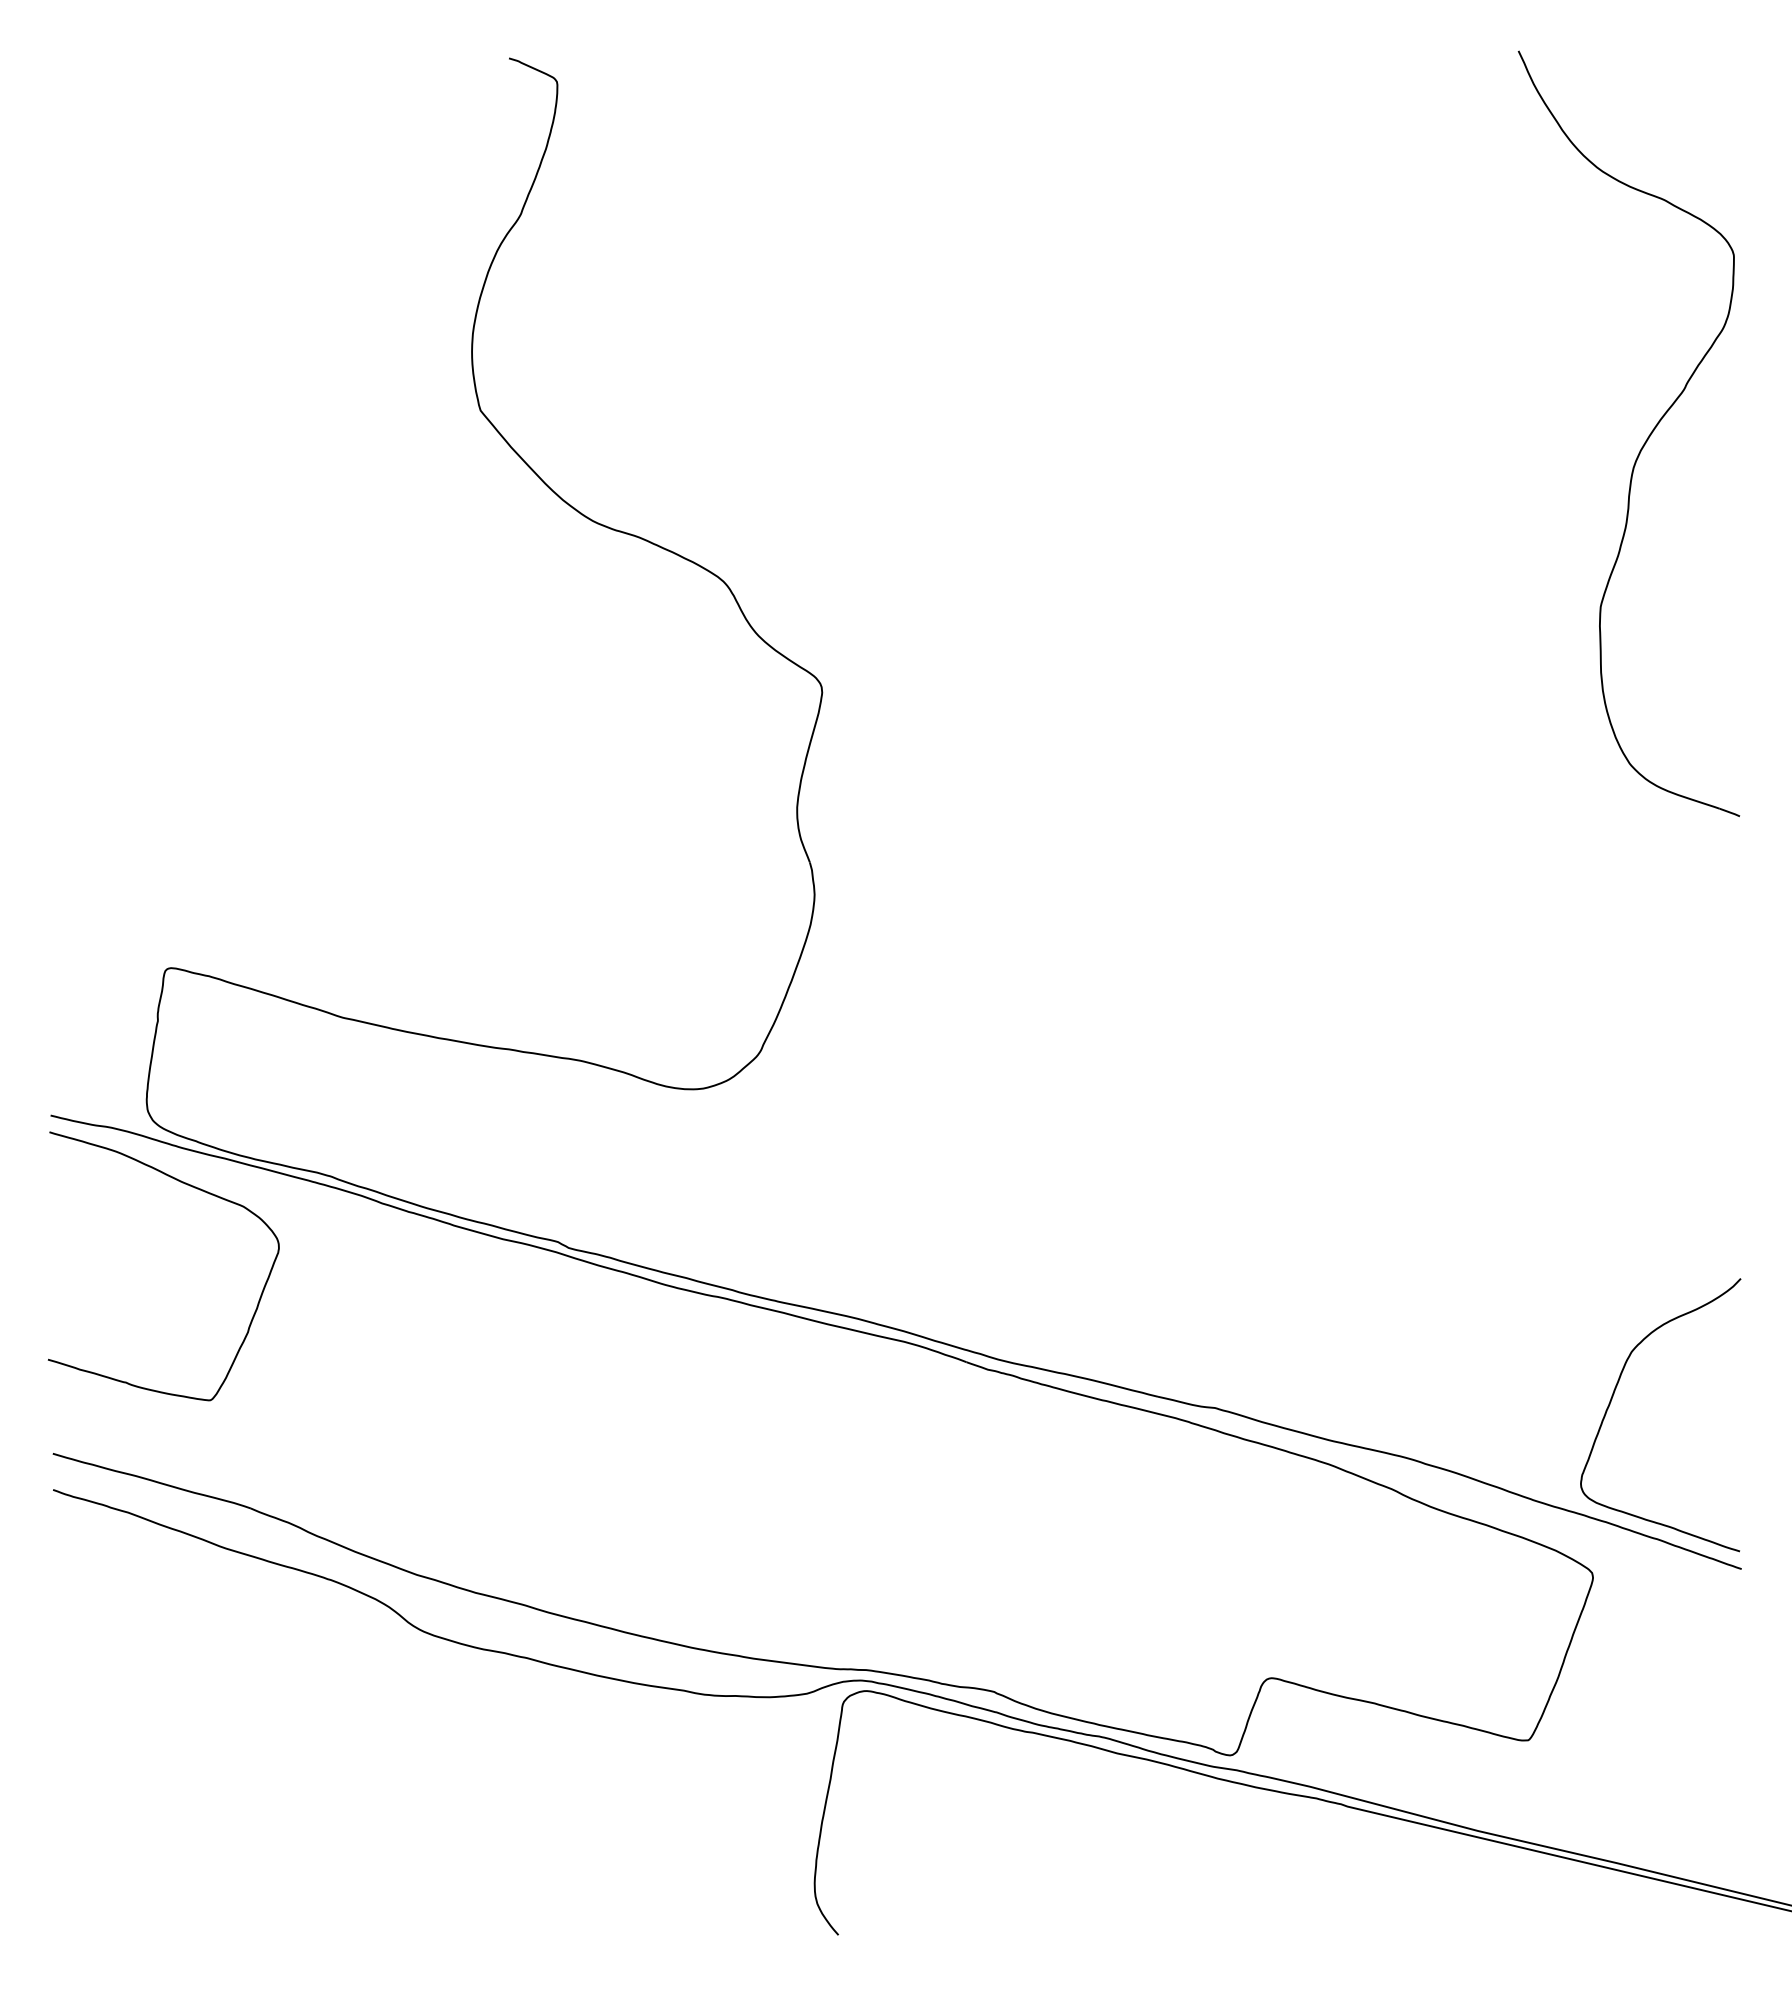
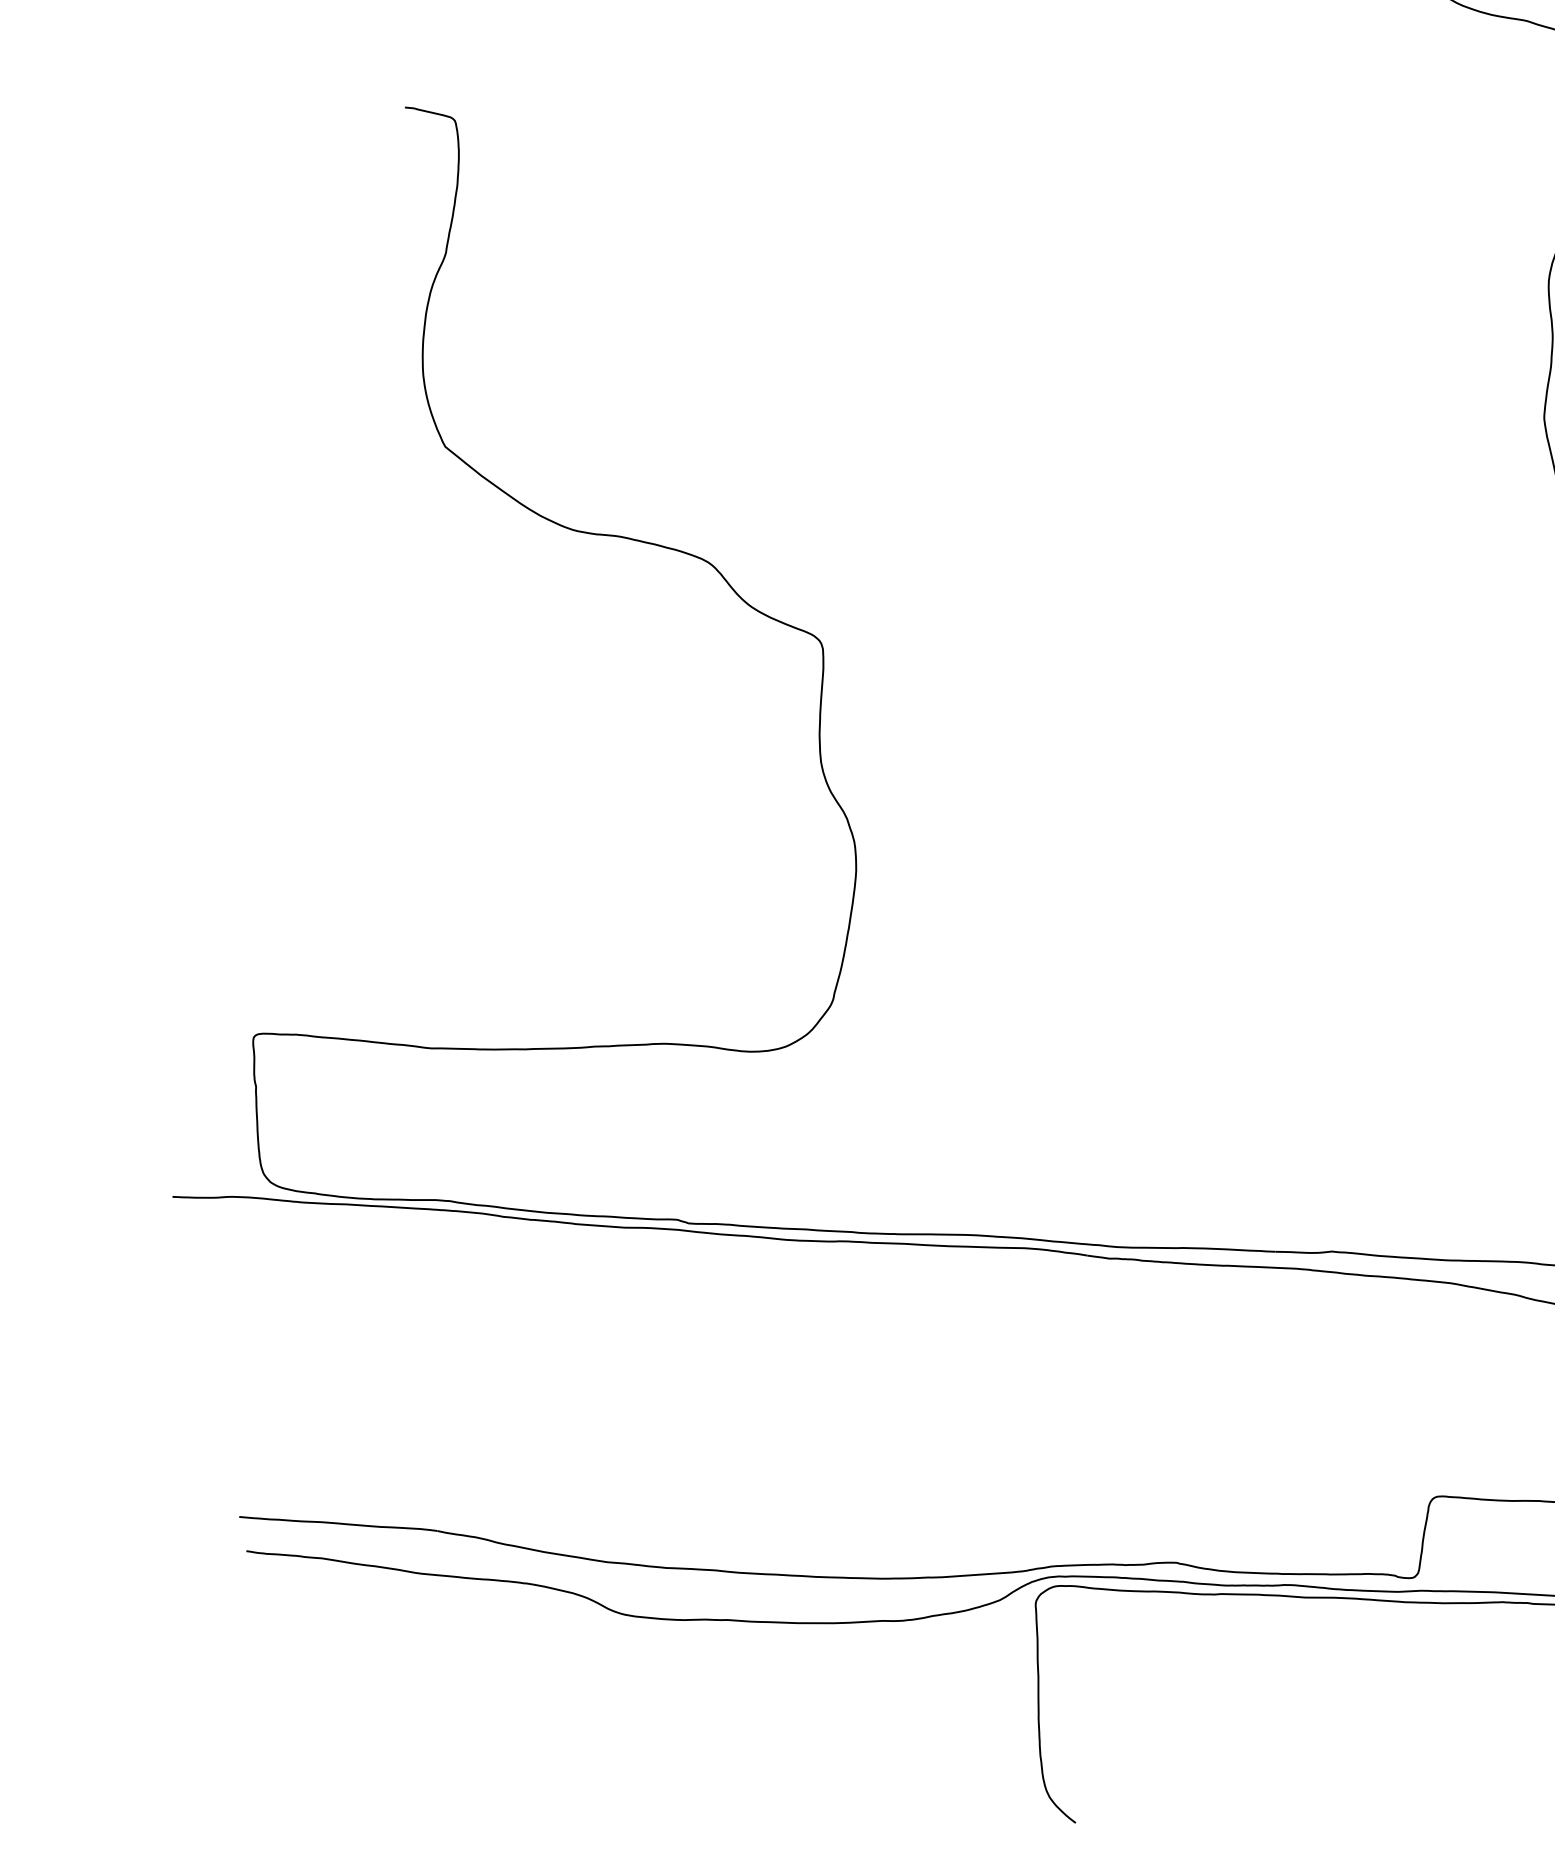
curve: (194, 1188) -> (322, 1238), removed

